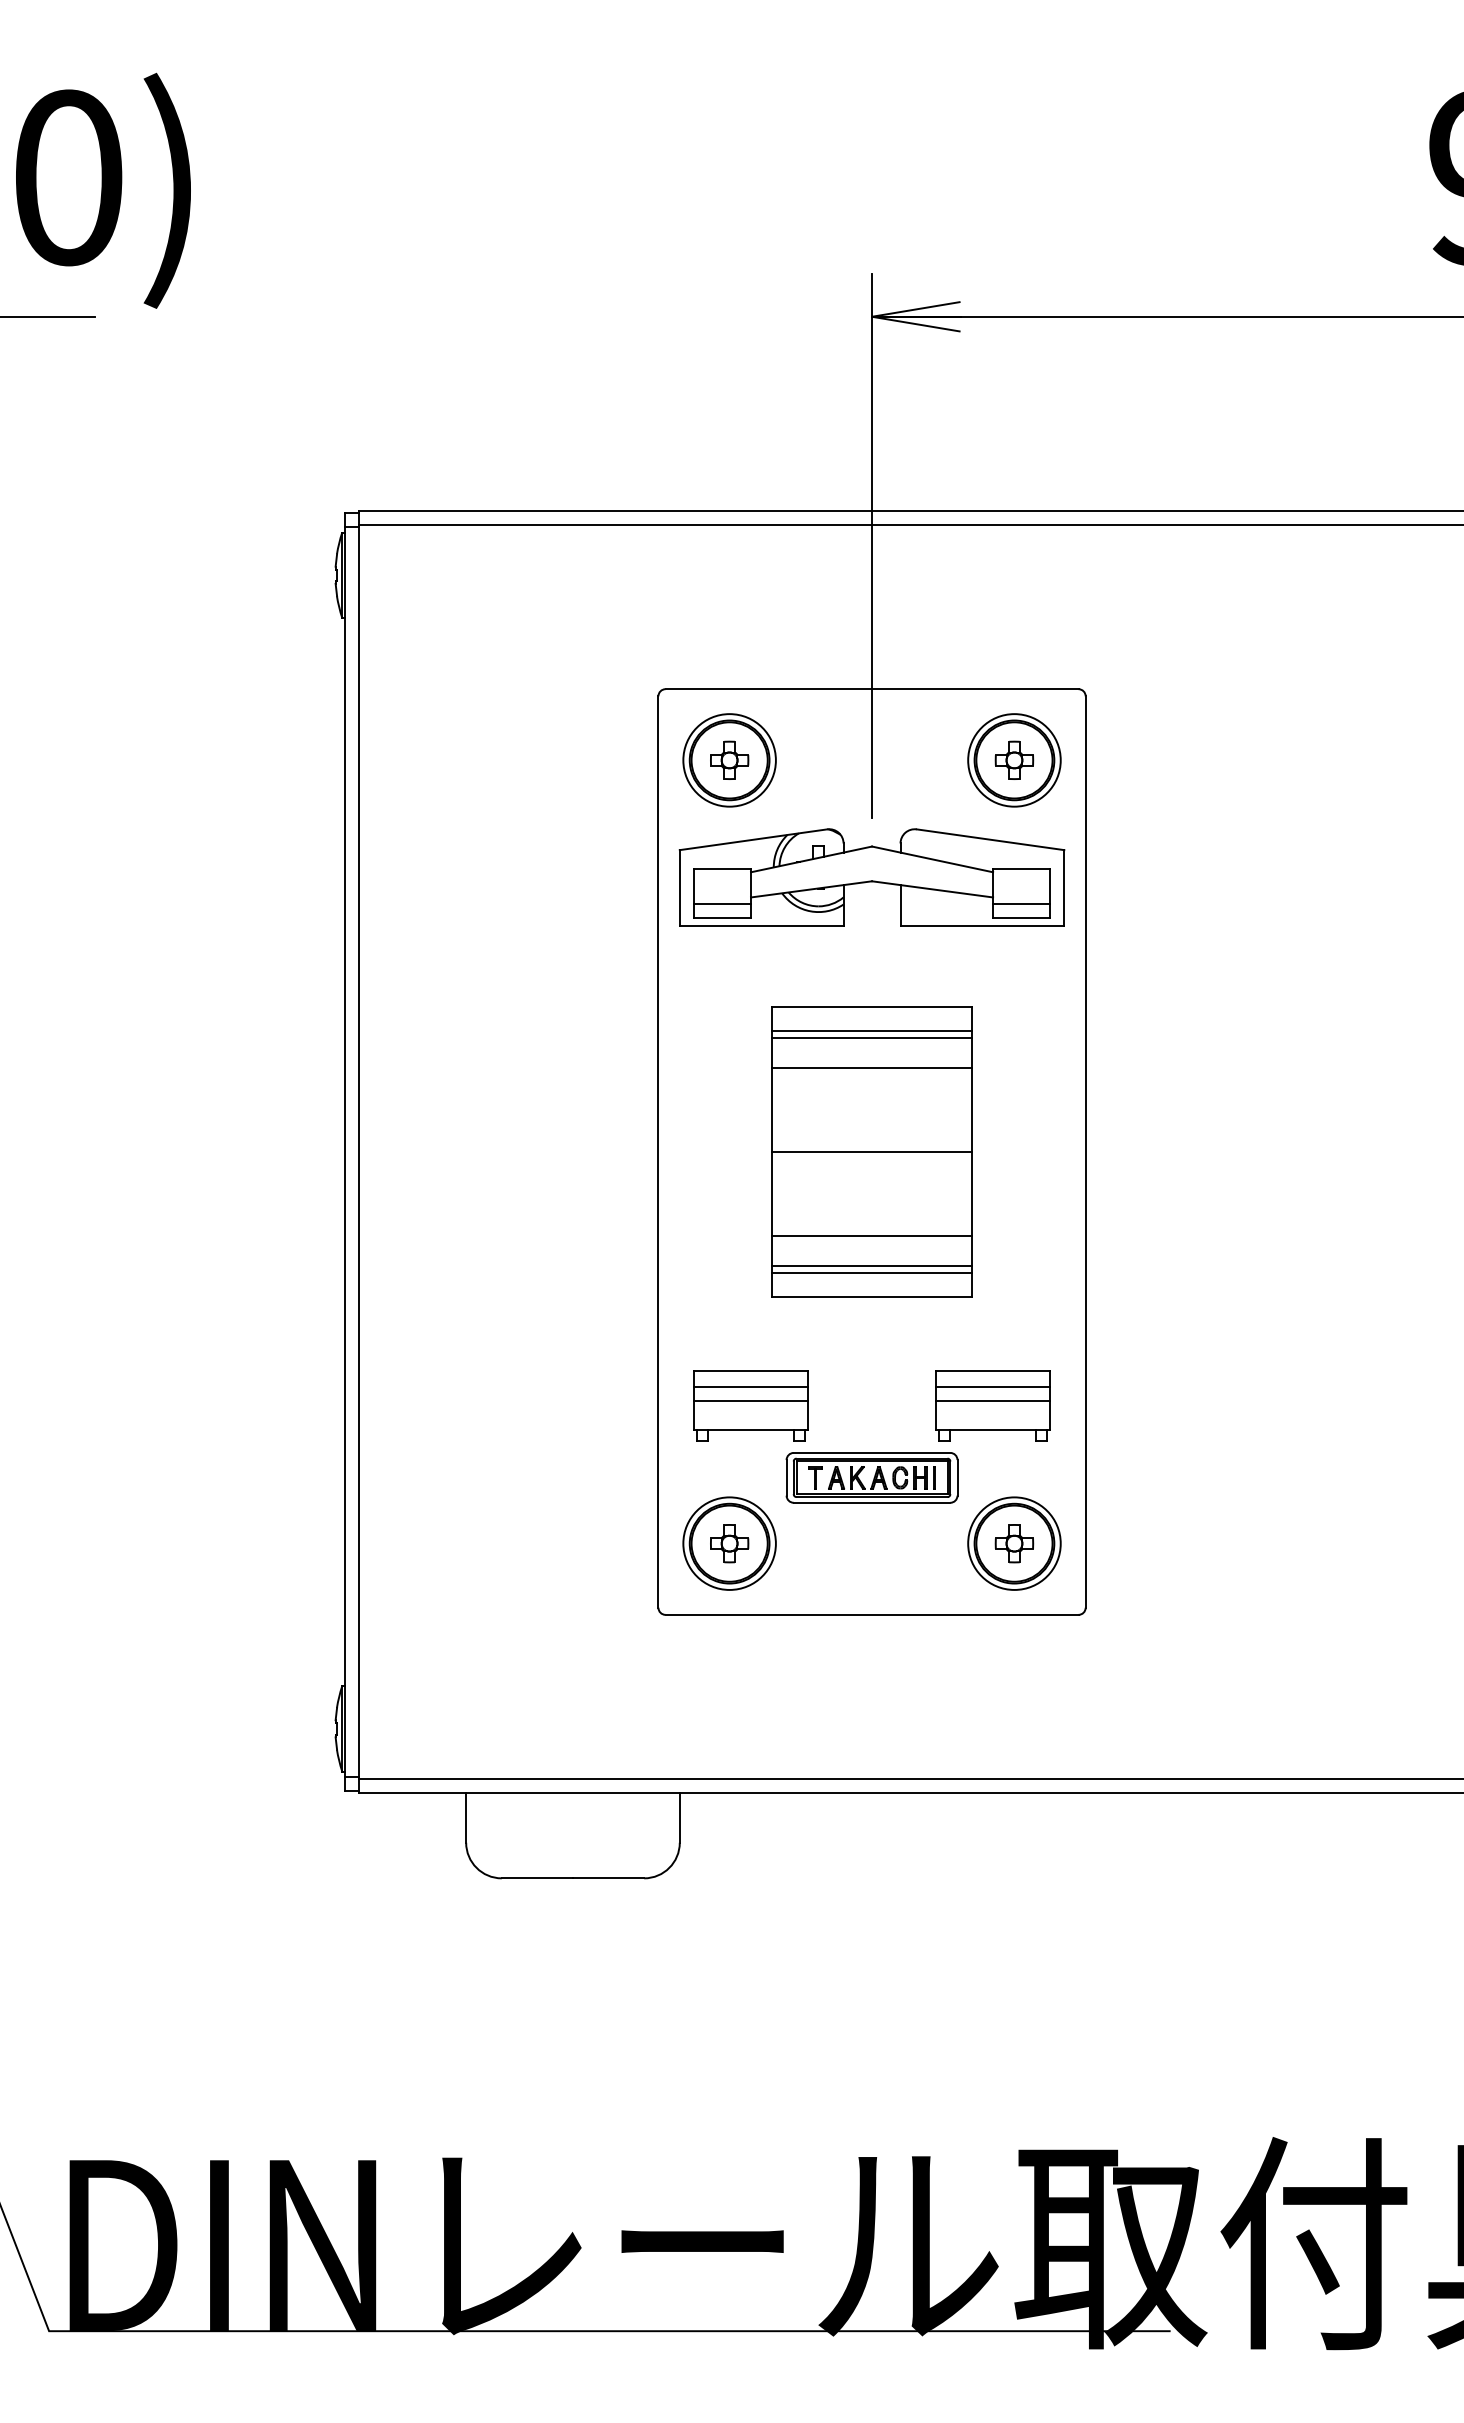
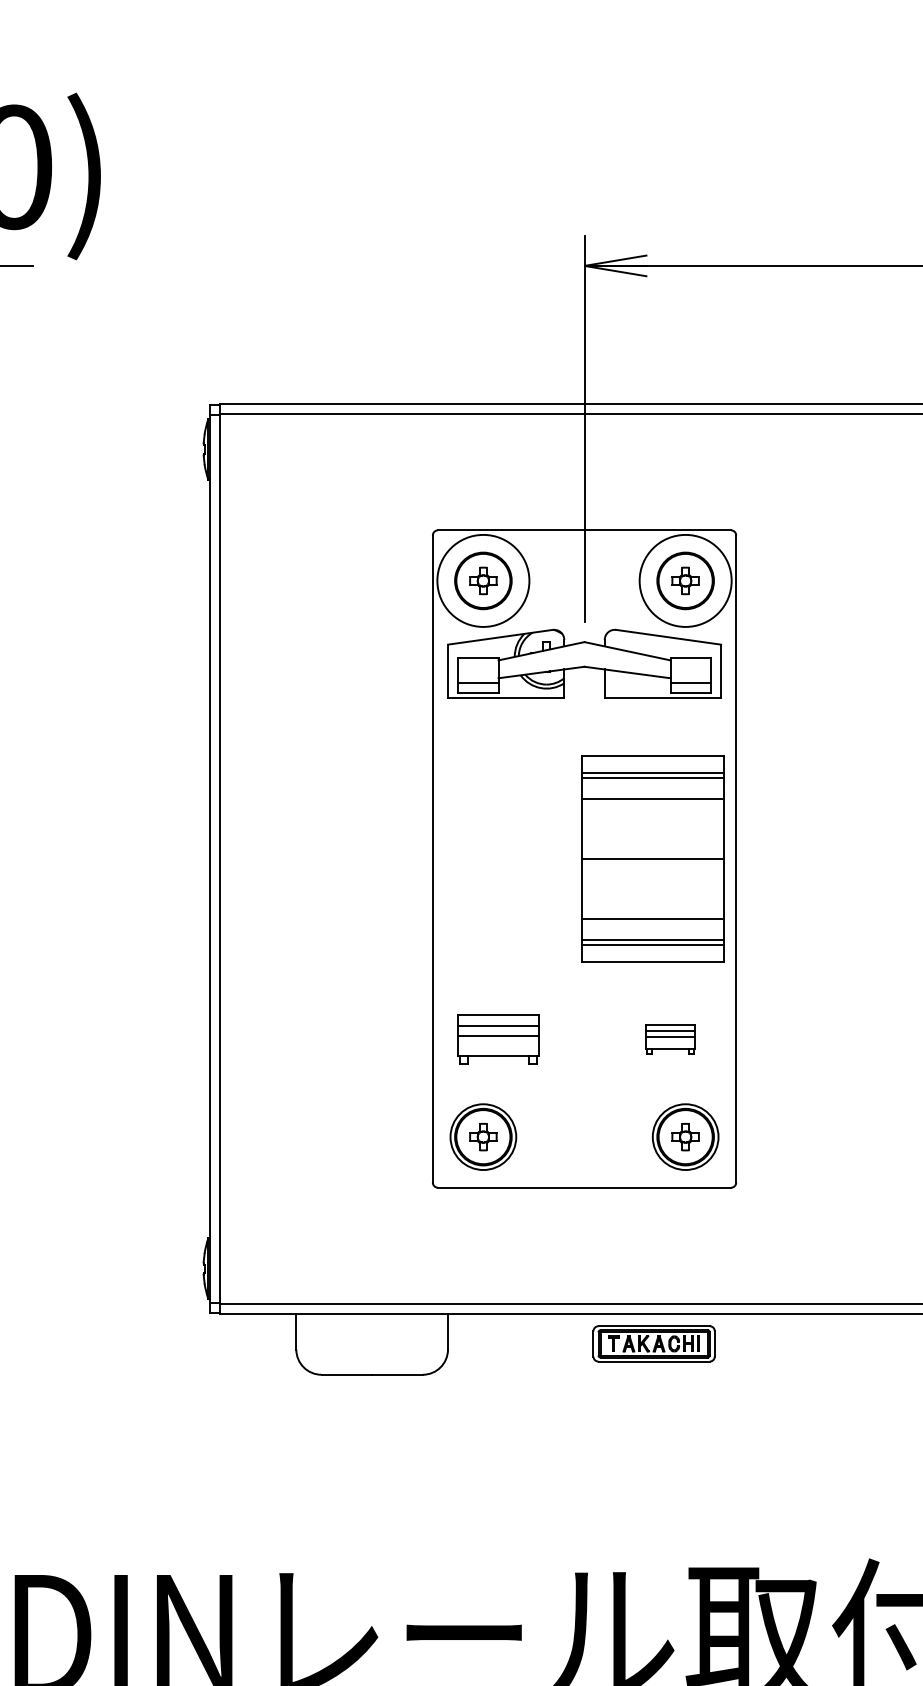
circle: (729, 760) -> (483, 581), size x1.4
circle: (1014, 760) -> (685, 581), size x1.4
part: (871, 1151) -> (652, 858), moved
part: (992, 1405) -> (670, 1039), size x0.6
part: (871, 1477) -> (653, 1343), moved

